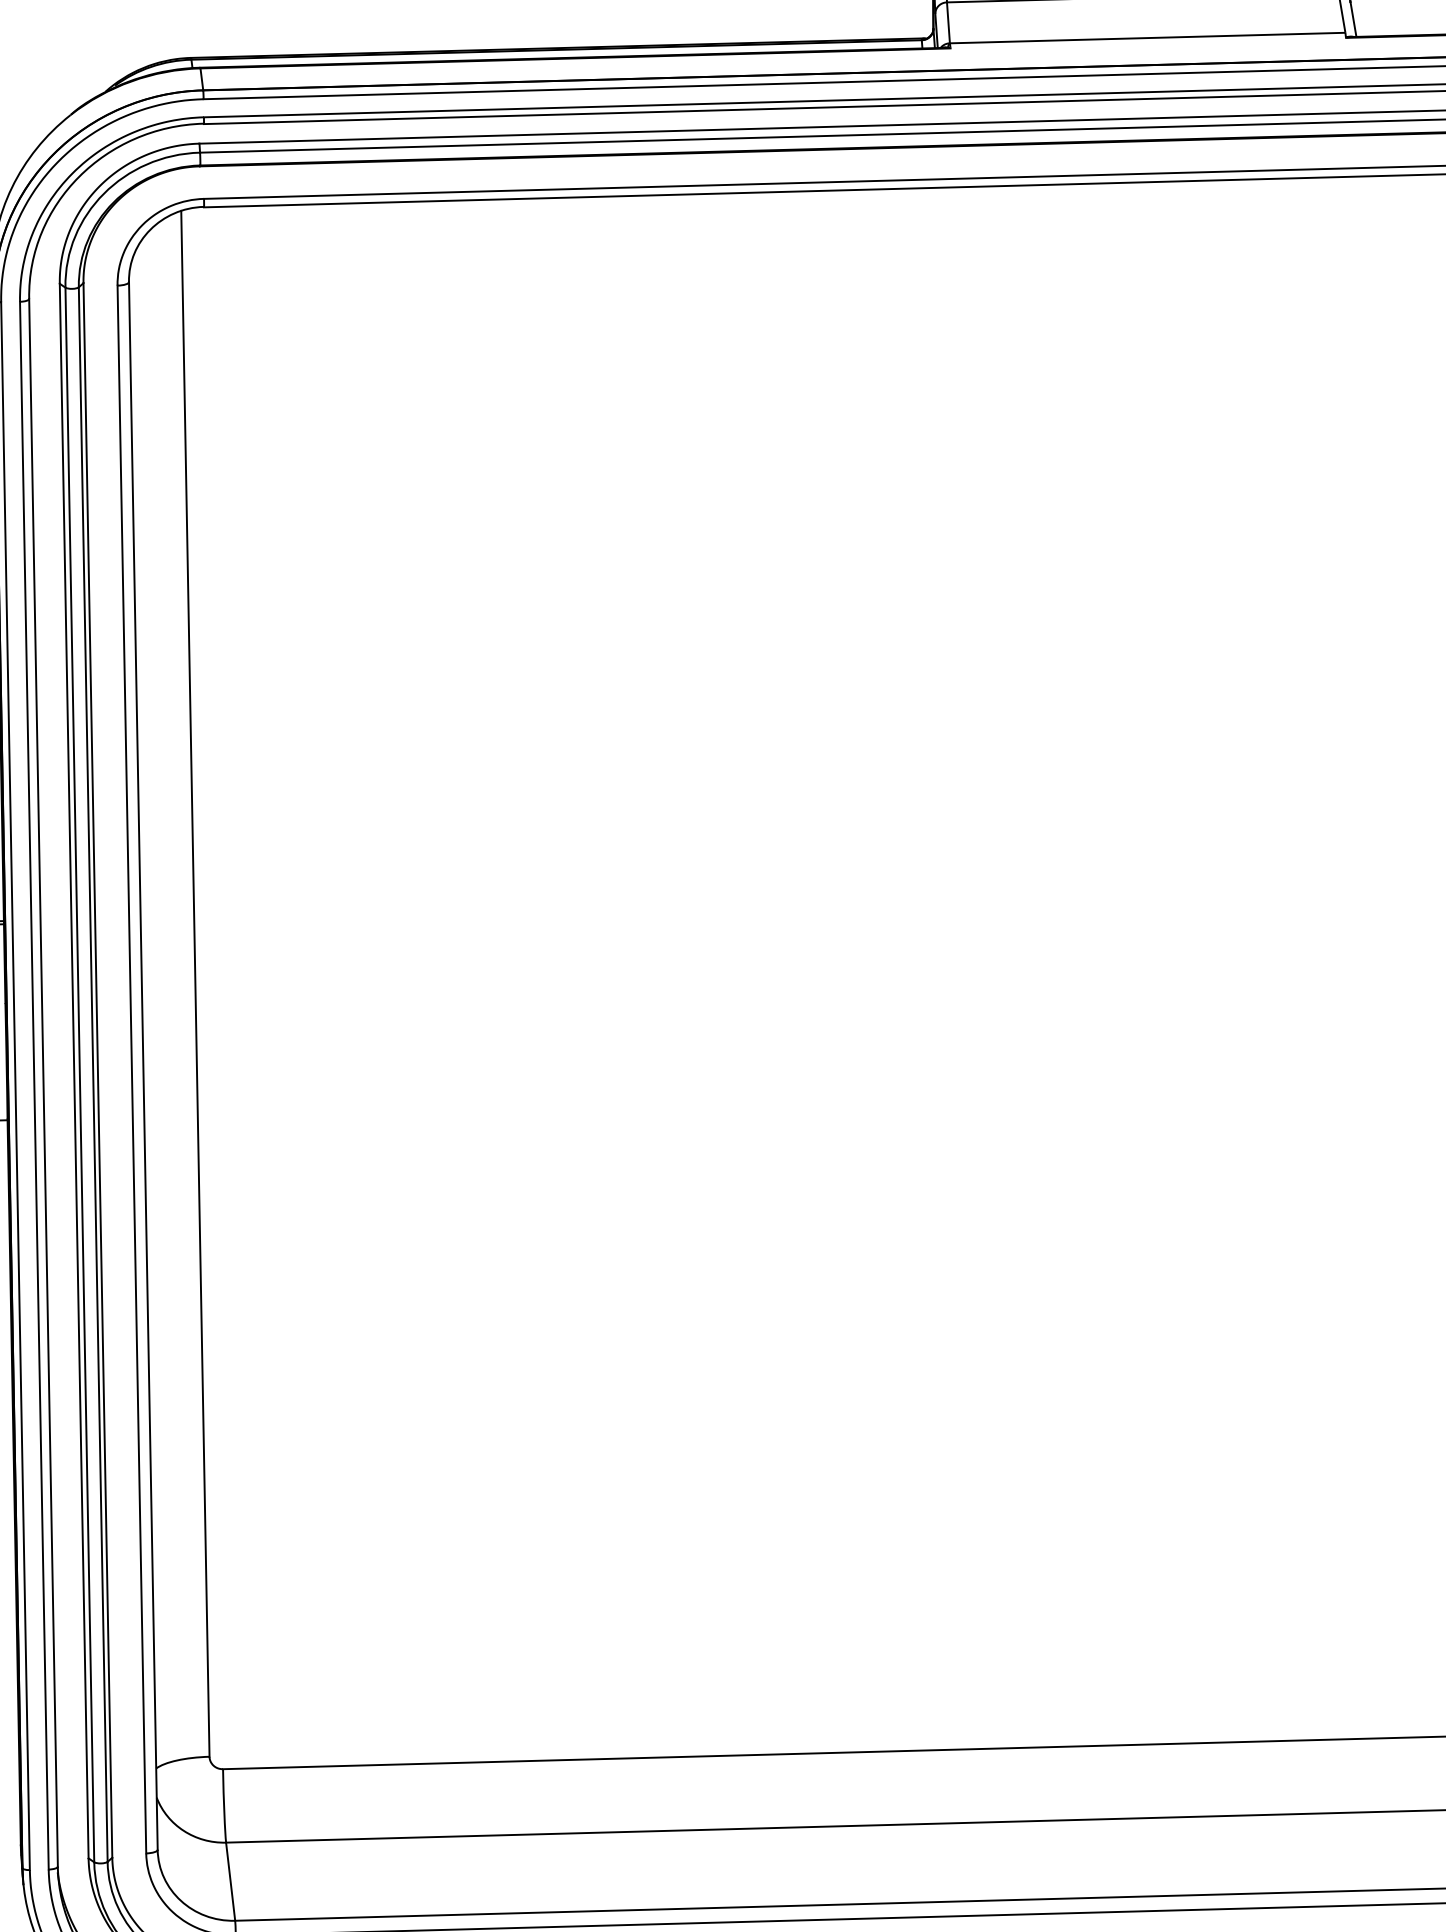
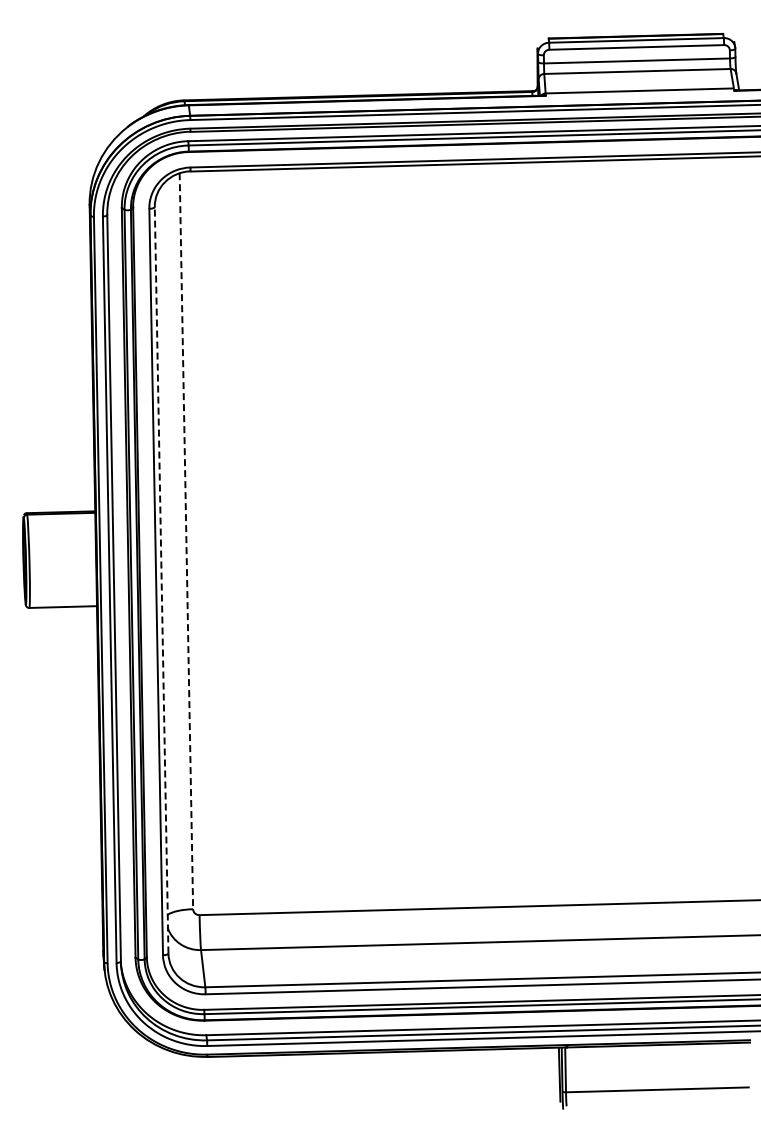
line: (195, 984) -> (186, 541), solid -> dashed
line: (143, 1064) -> (161, 579), solid -> dashed

